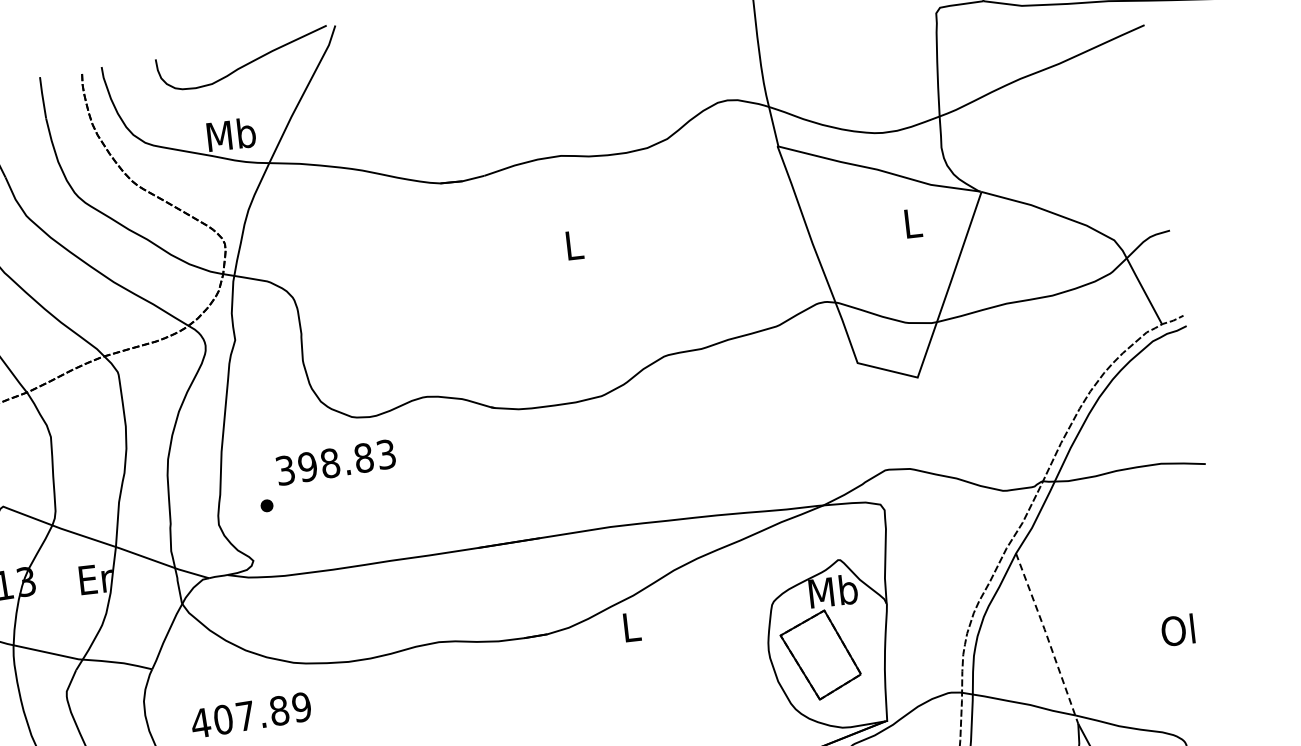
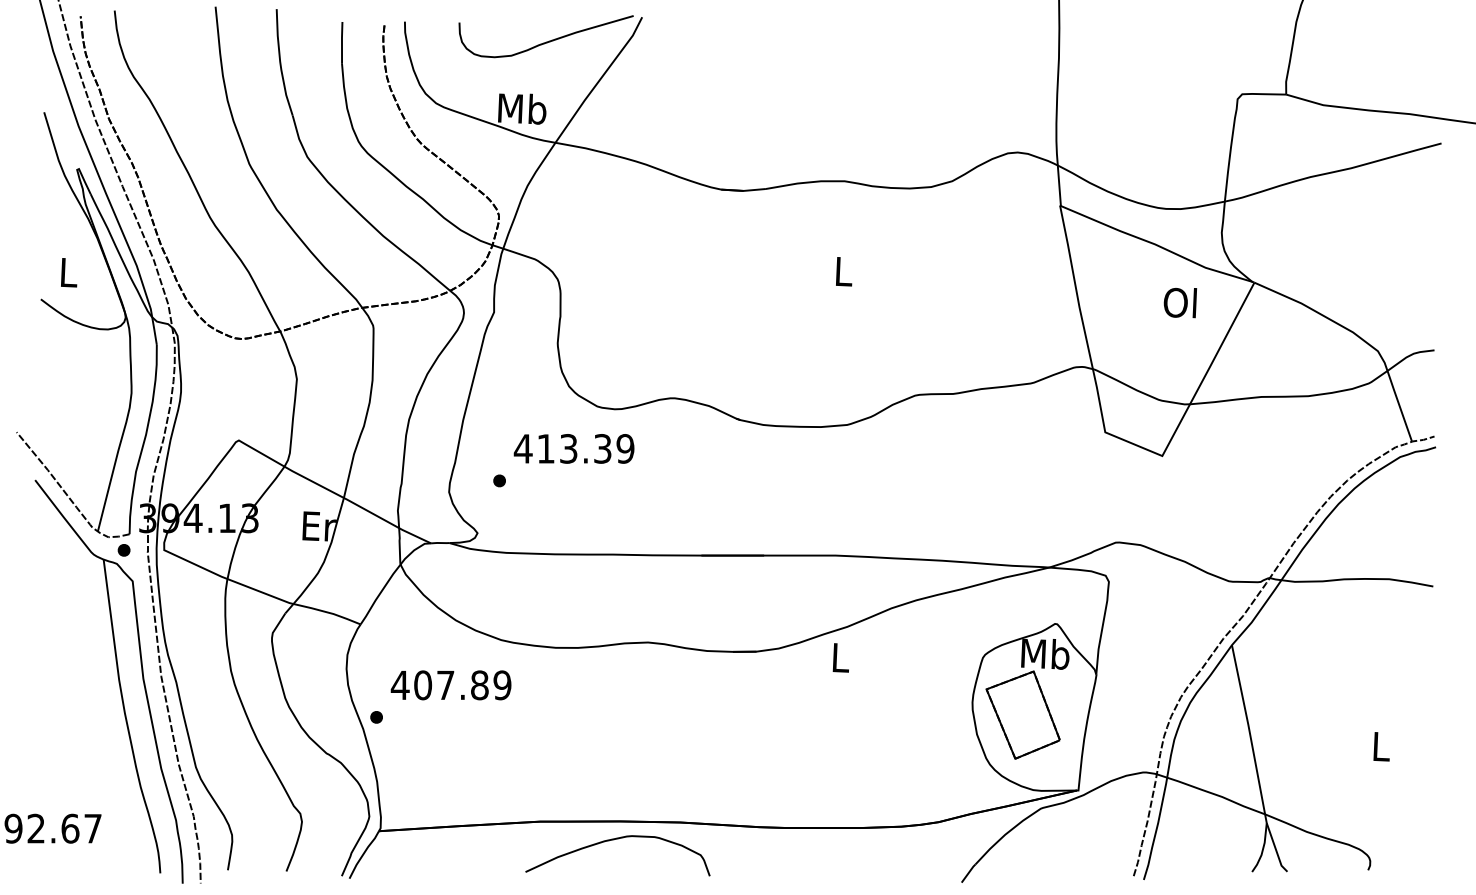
text: (911, 223) -> (1180, 302), L -> Ol
text: (334, 462) -> (573, 448), 398.83 -> 413.39
text: (1177, 630) -> (1379, 746), Ol -> L
line: (1048, 637) -> (1250, 733), dashed -> solid

